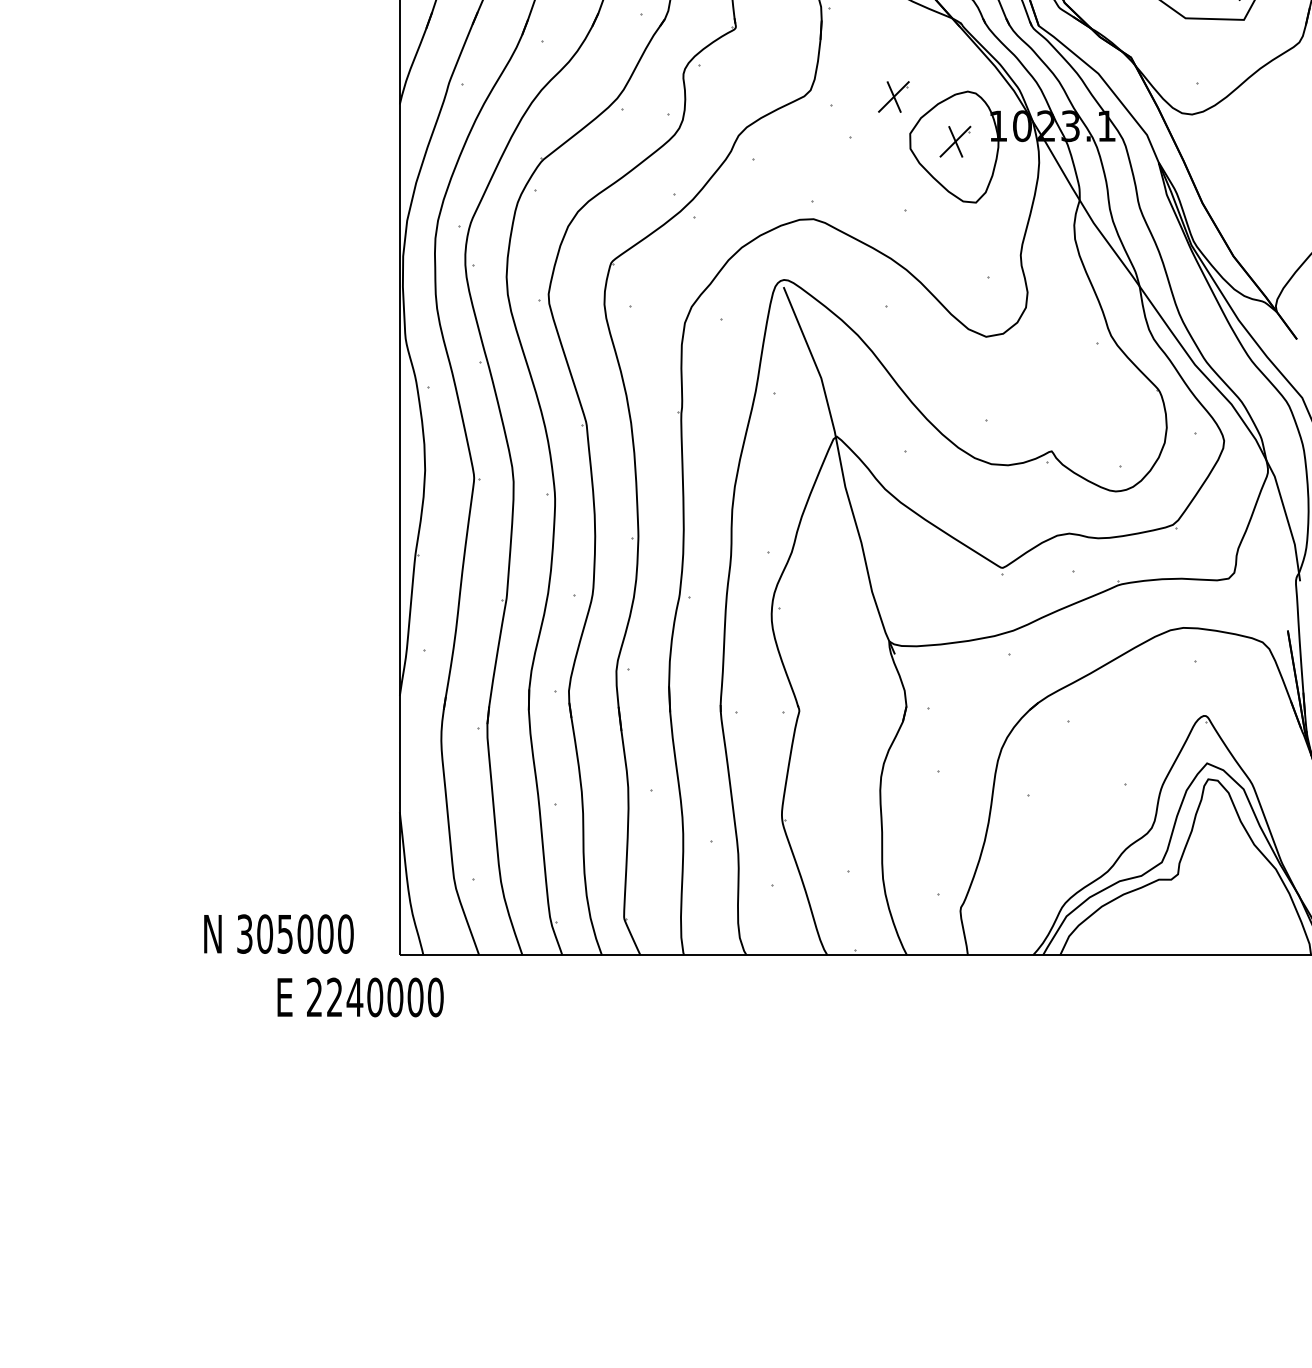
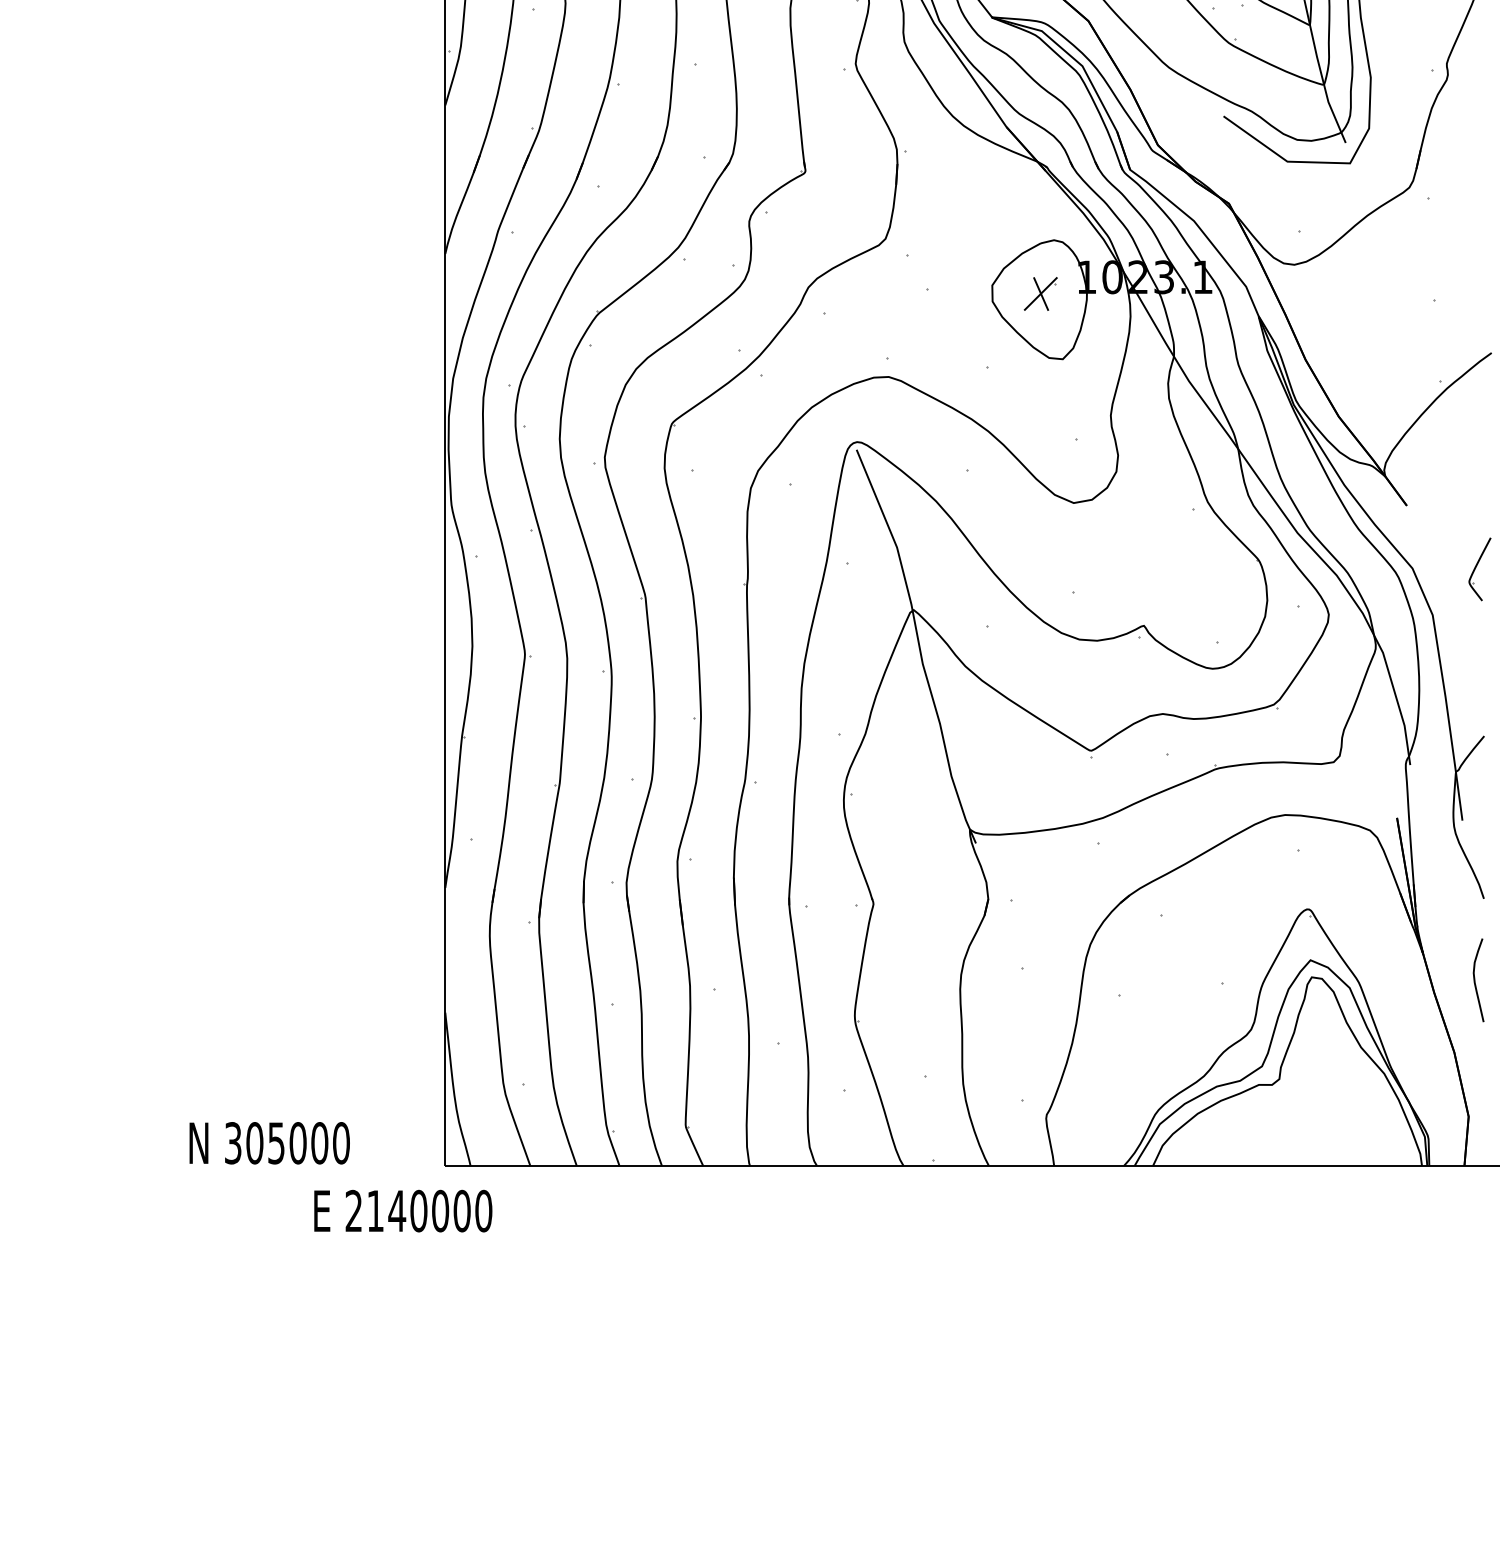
part: (893, 96) -> (974, 245), removed
text: (278, 934) -> (269, 1143), moved
text: (334, 996) -> (375, 1210), 2240000 -> 2140000

